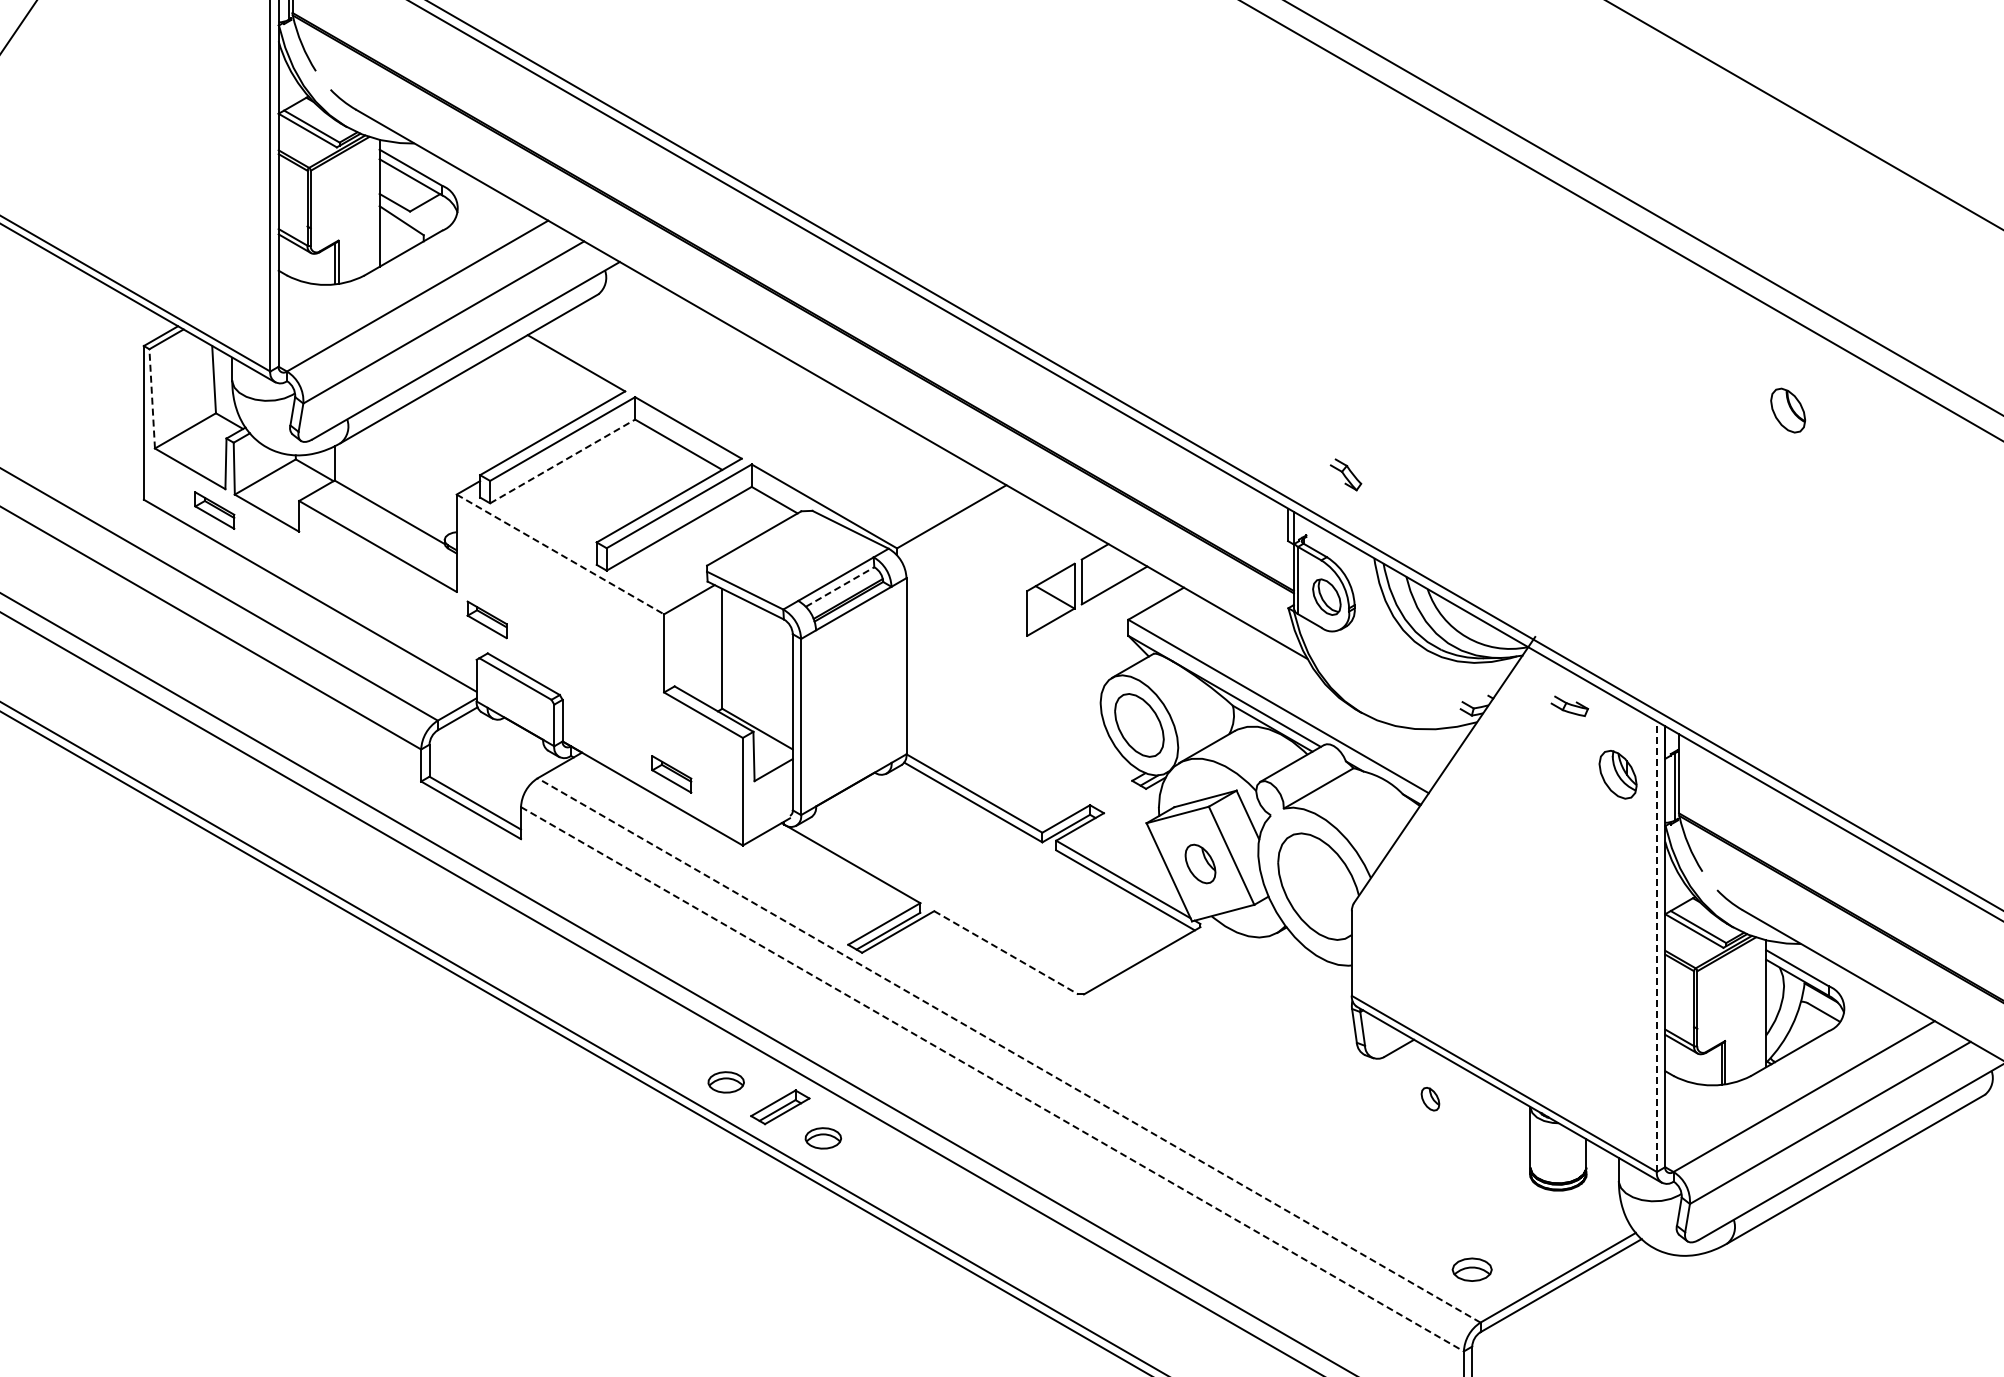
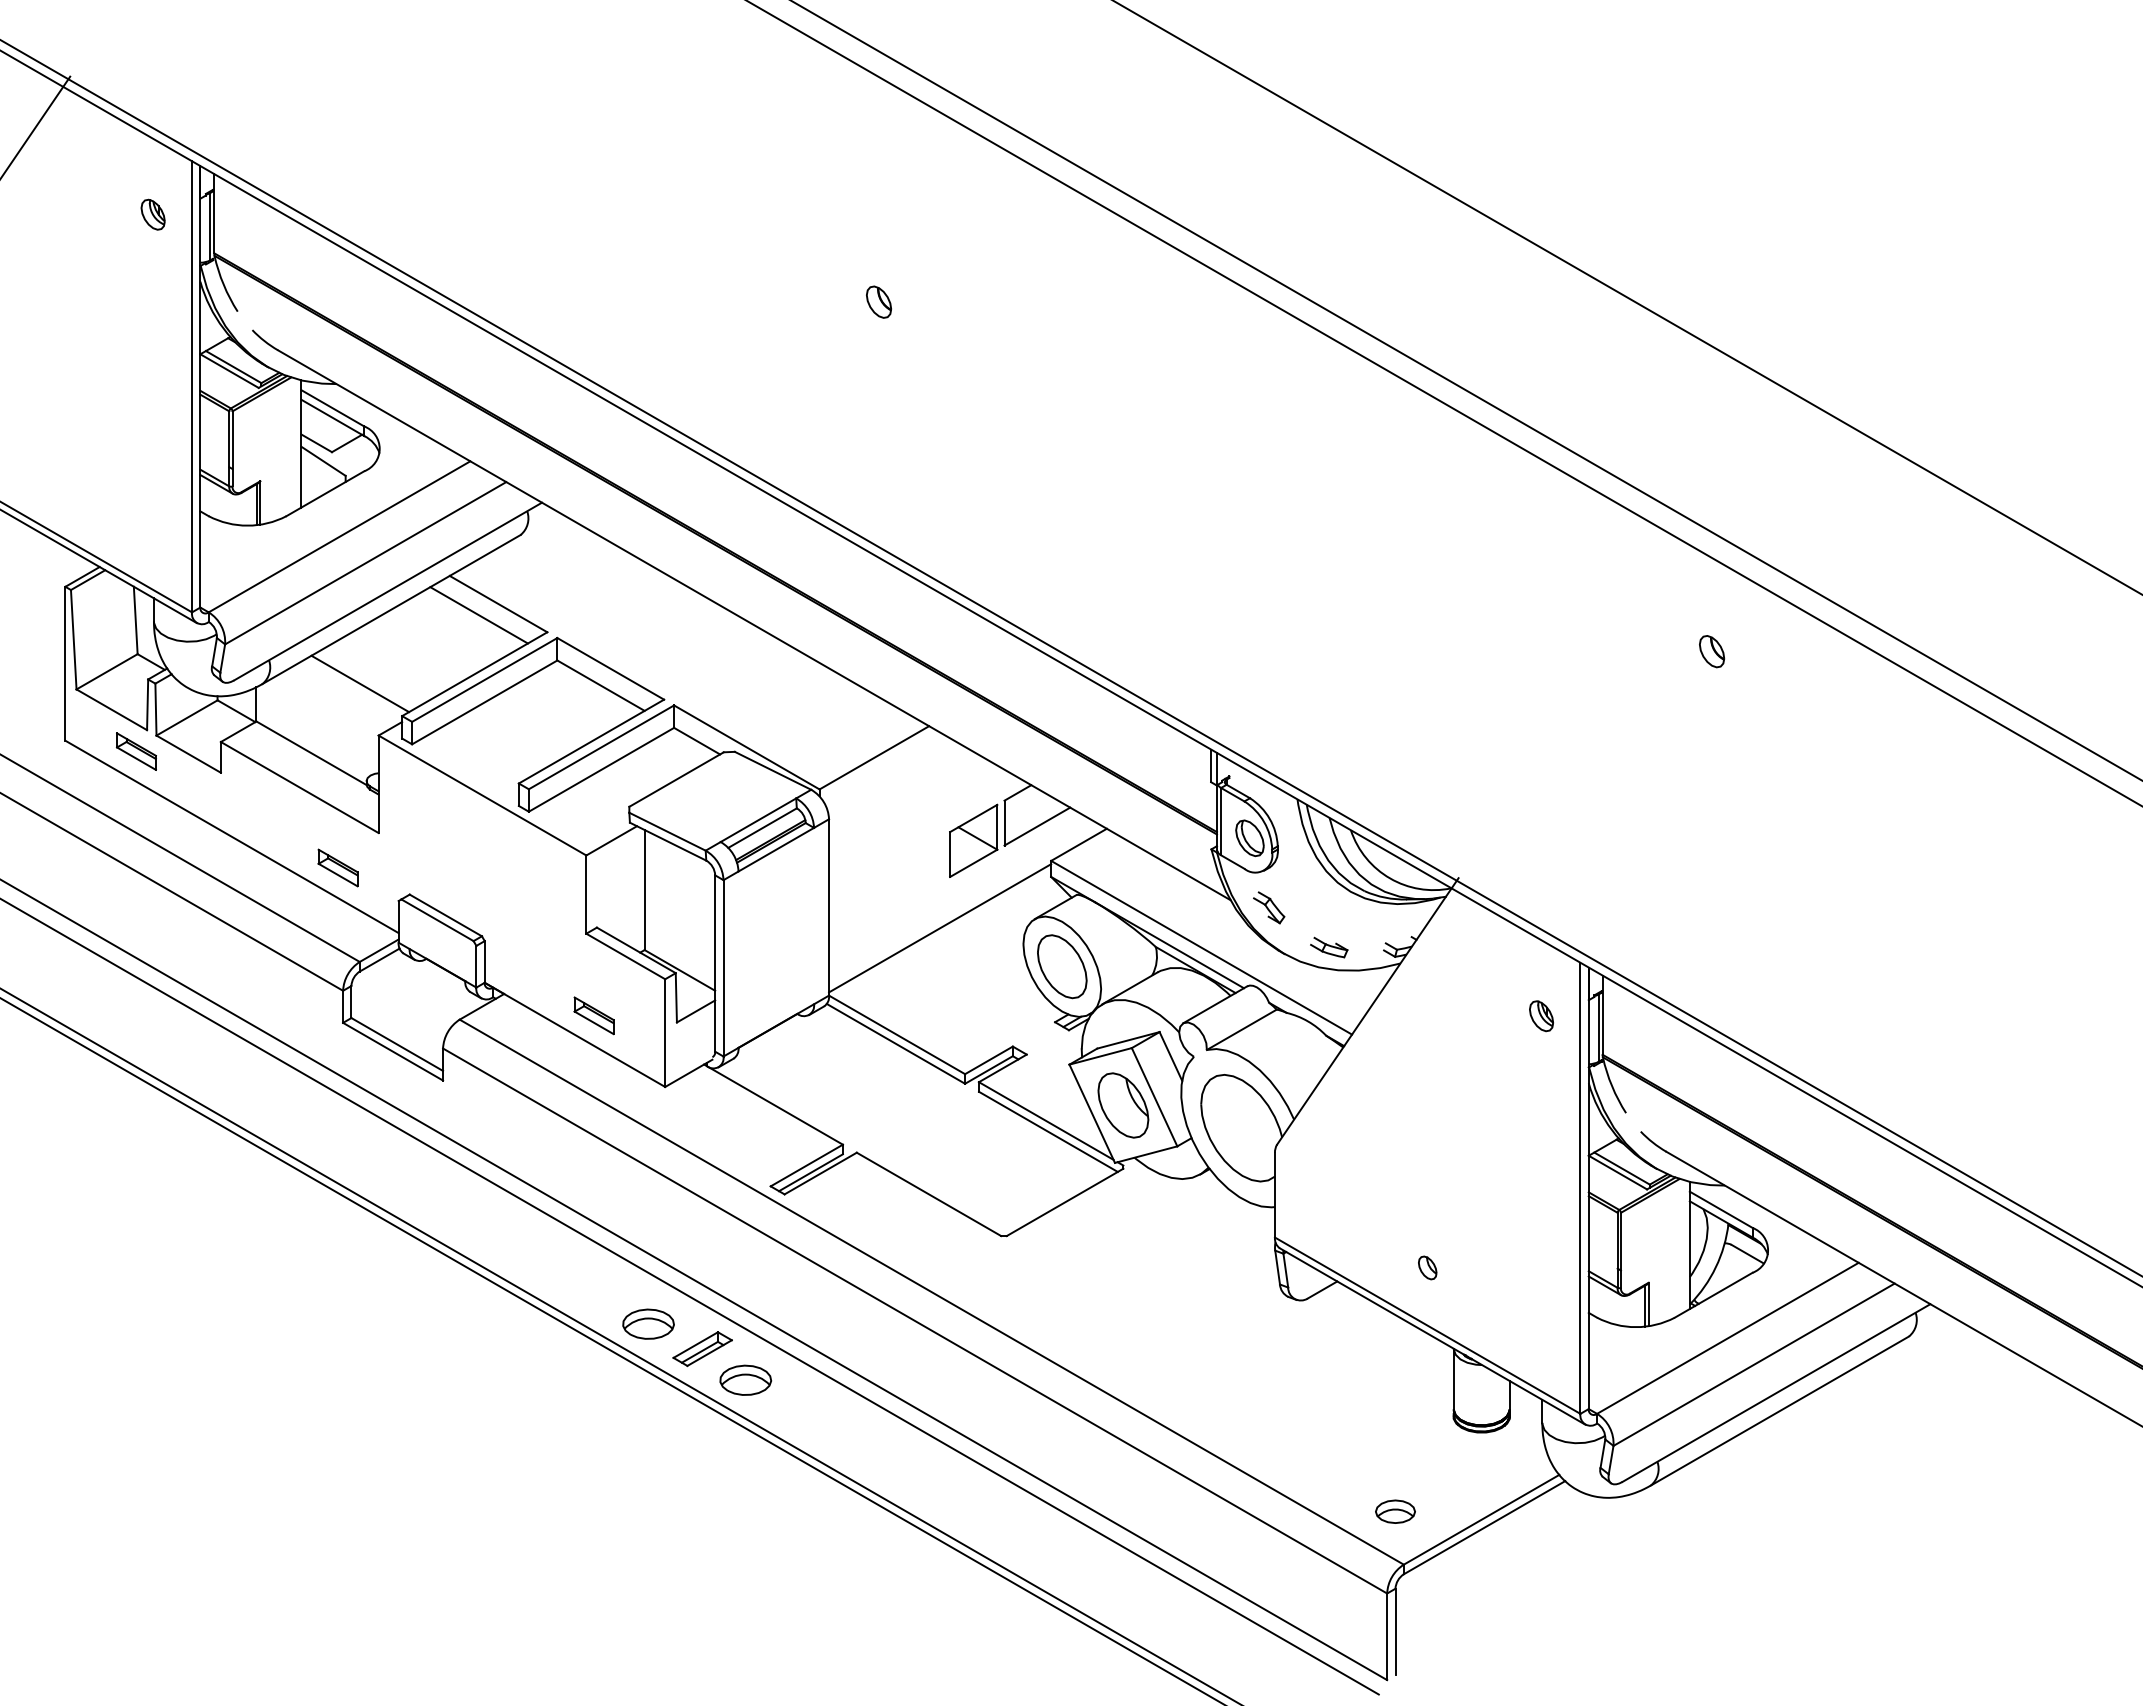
part: (955, 61) -> (878, 301), added
line: (556, 374) -> (478, 615), added
line: (151, 398) -> (73, 639), dashed -> solid
part: (1788, 410) -> (1712, 651), size x0.71
line: (438, 442) -> (360, 683), added
line: (562, 461) -> (484, 702), dashed -> solid
part: (1346, 474) -> (1269, 907), moved
line: (560, 554) -> (482, 795), dashed -> solid
line: (840, 587) -> (762, 828), dashed -> solid
part: (486, 619) -> (337, 867), moved
line: (1017, 687) -> (940, 928), added
part: (1570, 706) -> (1329, 947), moved
part: (1618, 775) -> (1541, 1016), size x0.62
part: (1200, 864) -> (1123, 1105), size x1.67
line: (1656, 946) -> (1580, 1188), dashed -> solid
line: (1006, 952) -> (929, 1194), dashed -> solid
line: (1008, 1049) -> (931, 1291), dashed -> solid
line: (992, 1079) -> (915, 1321), dashed -> solid
part: (726, 1081) -> (648, 1323), size x1.43
part: (1430, 1098) -> (1427, 1267), moved
part: (823, 1137) -> (745, 1379), size x1.43

